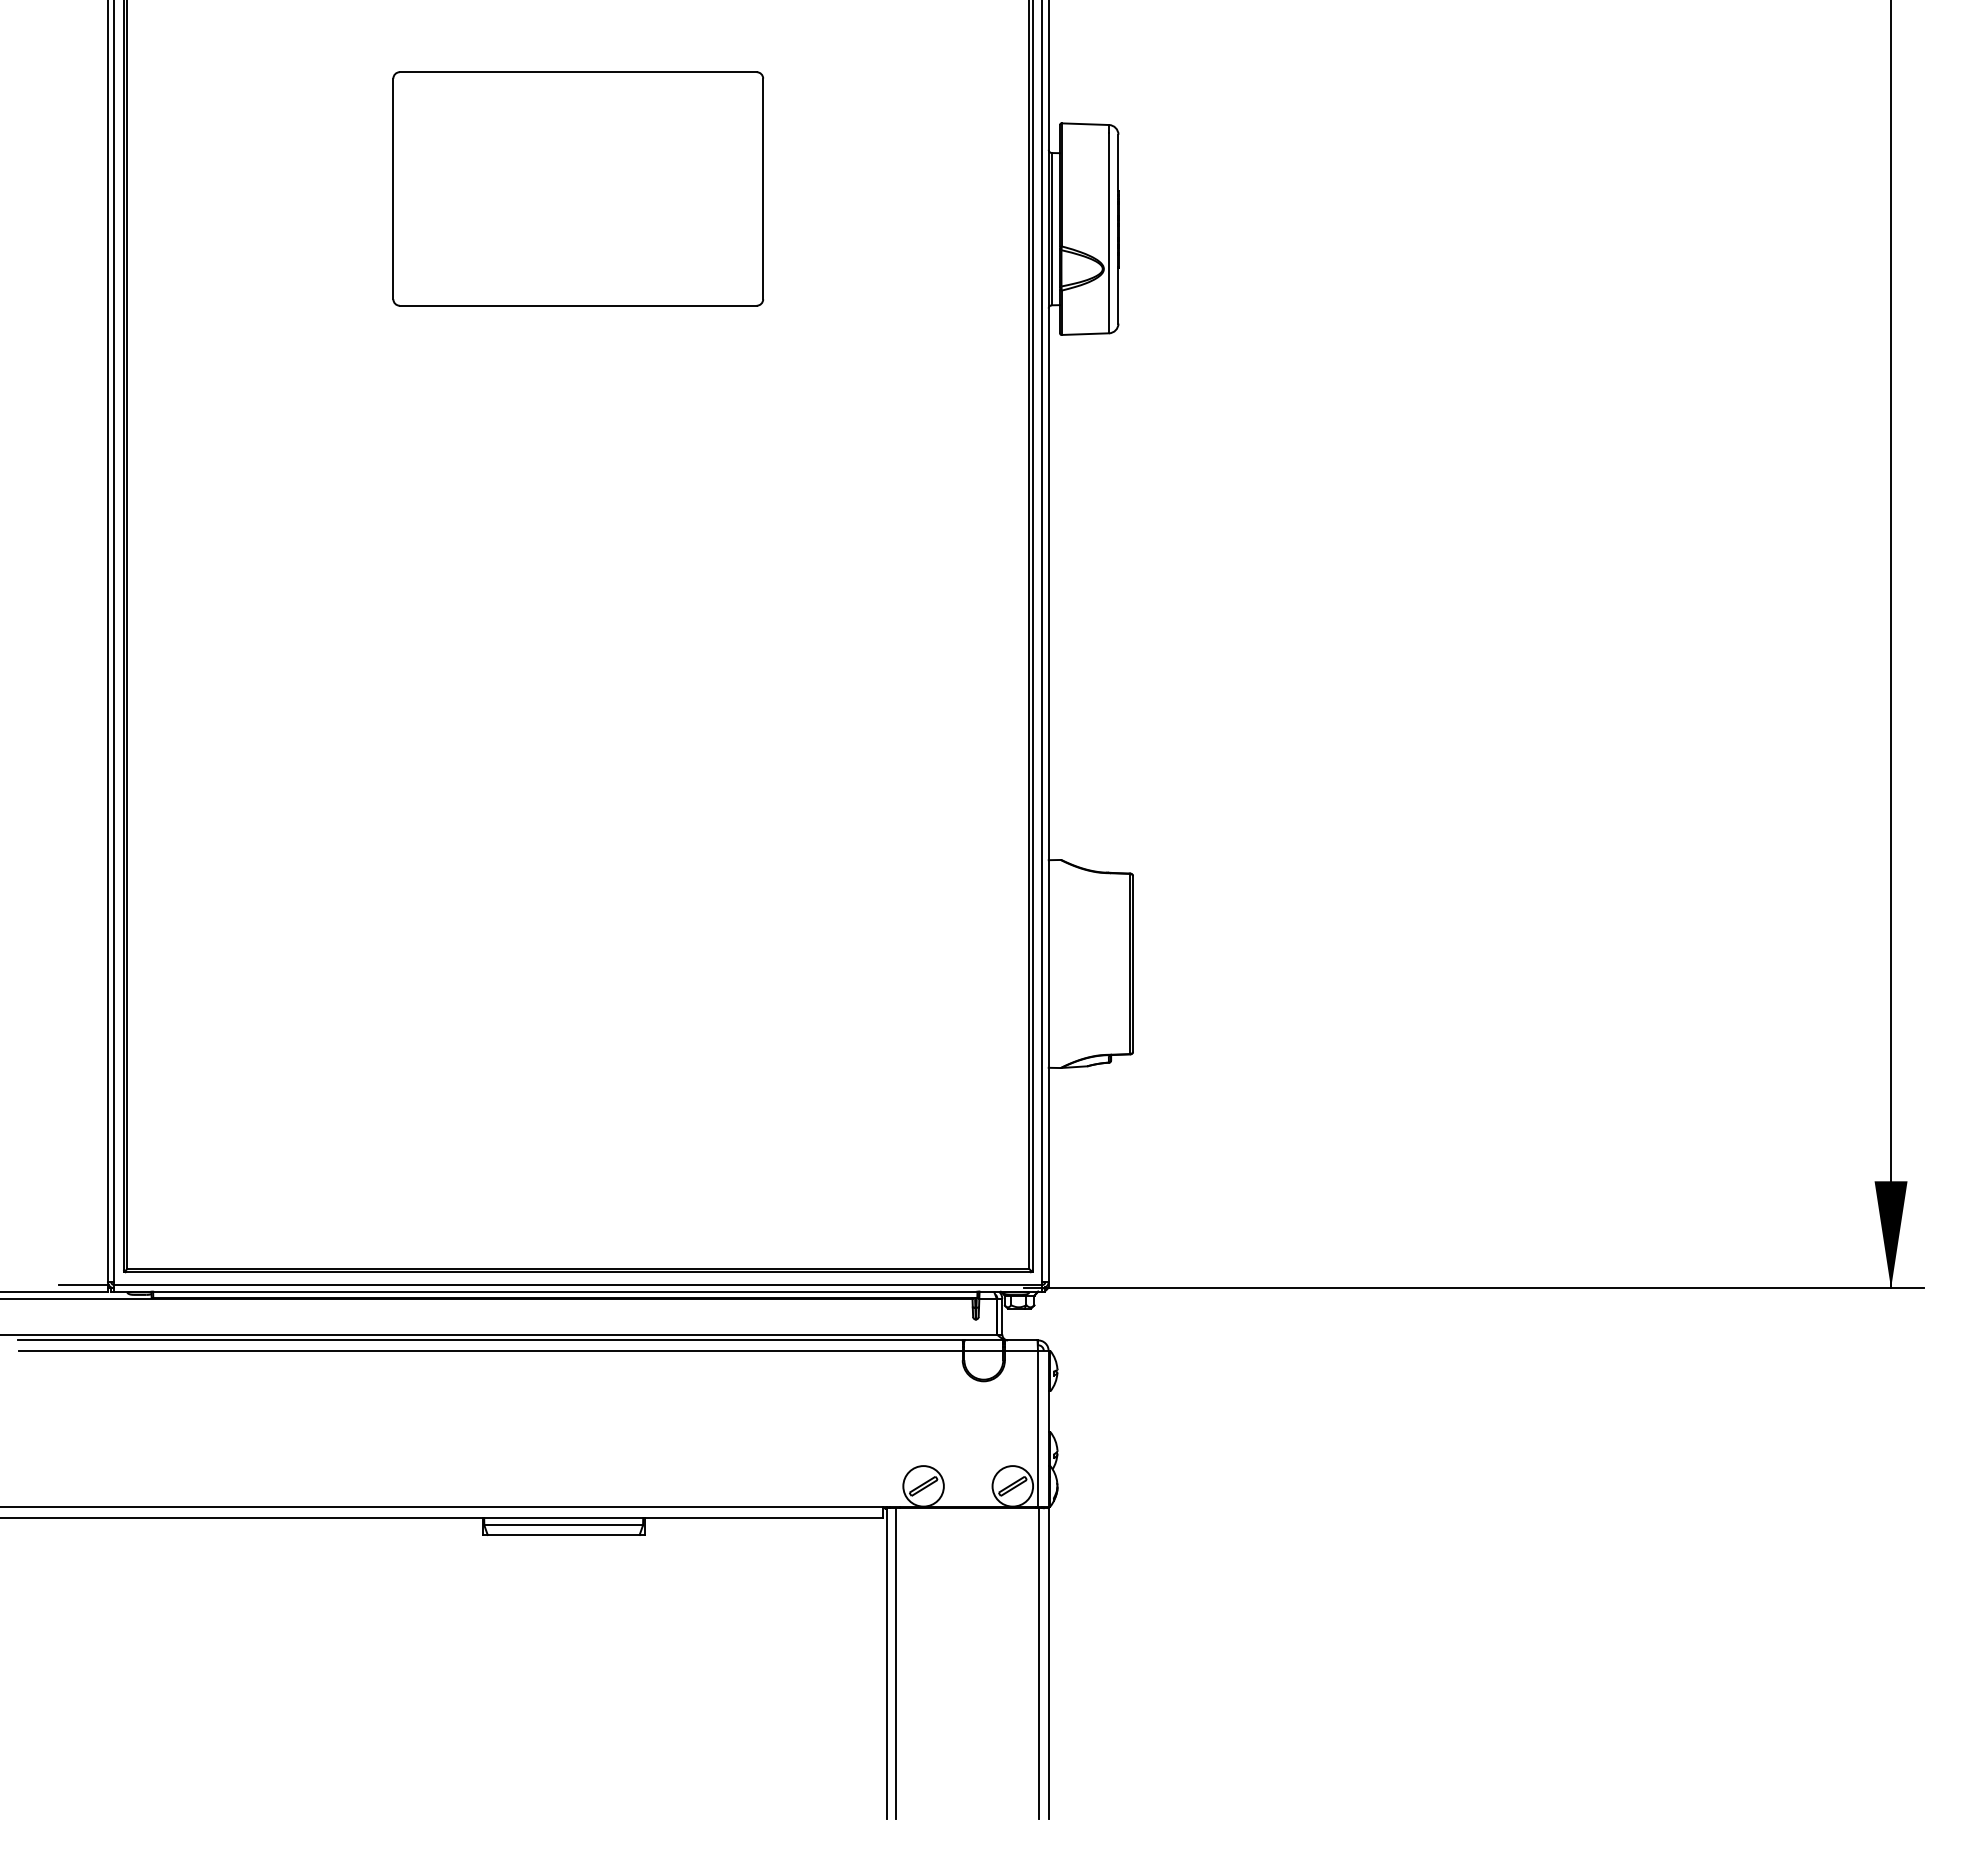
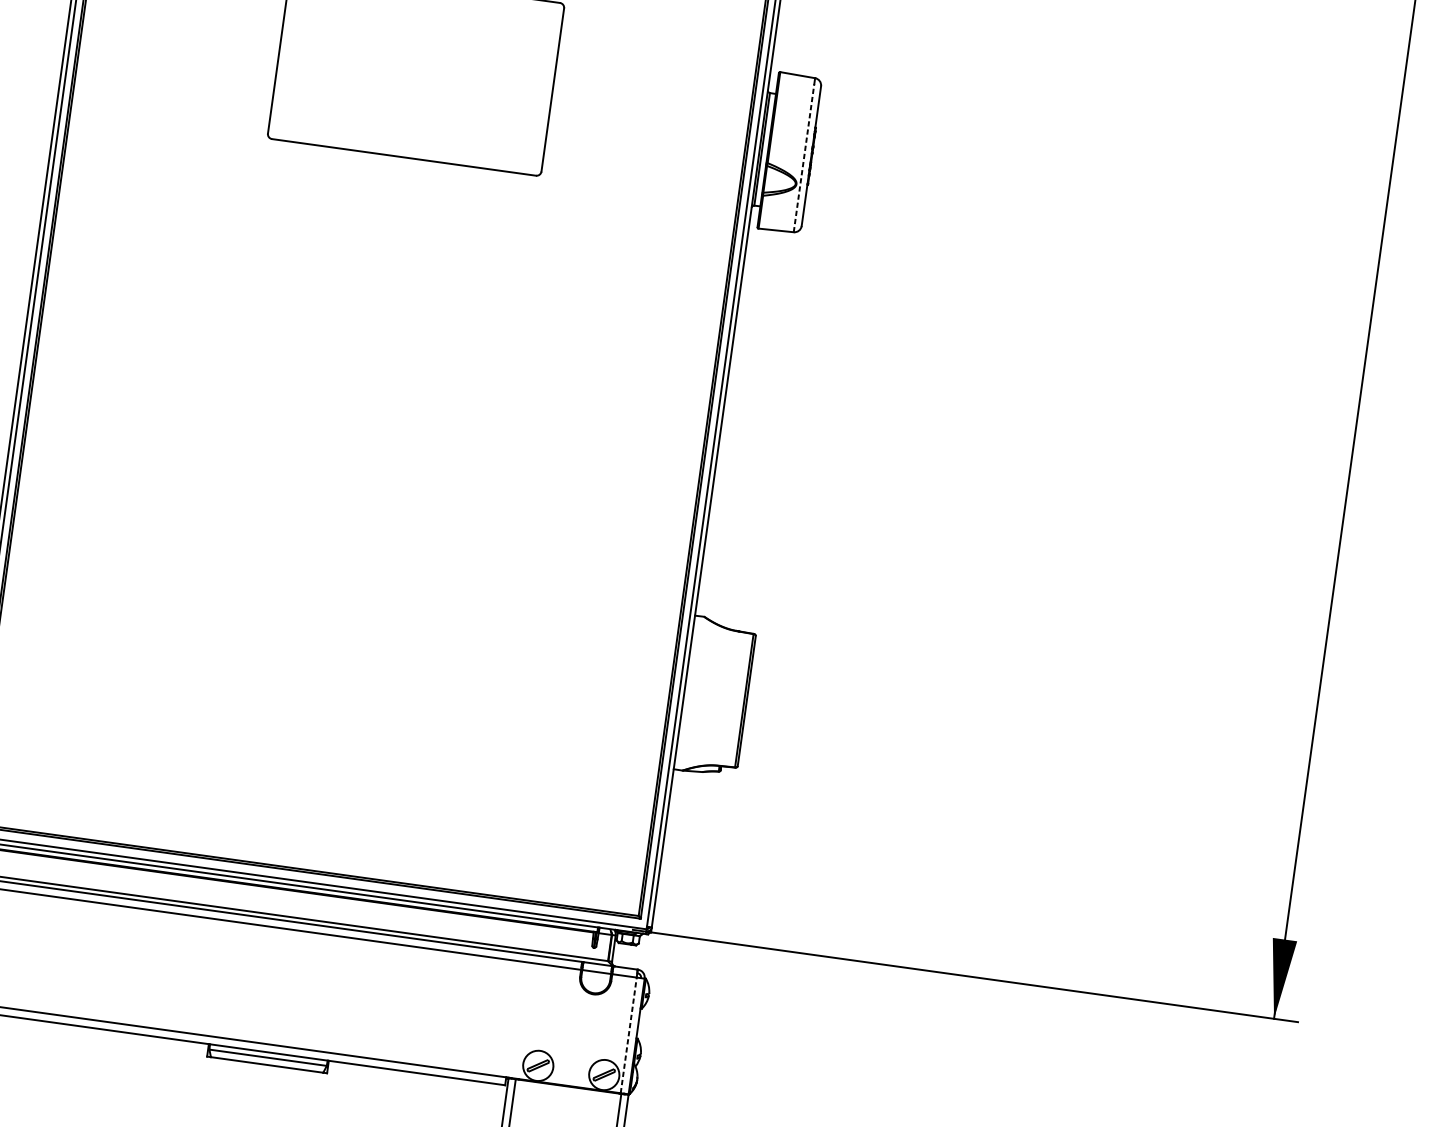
line: (1109, 232) -> (804, 157), solid -> dashed
line: (1038, 1428) -> (629, 1034), solid -> dashed

